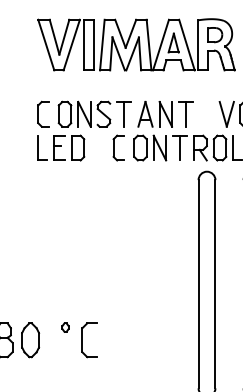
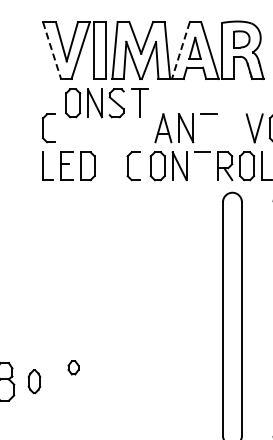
line: (46, 44) -> (52, 50), solid -> dashed
line: (160, 44) -> (180, 50), solid -> dashed
part: (94, 114) -> (106, 103), moved
line: (186, 114) -> (209, 128), removed
line: (180, 148) -> (202, 166), removed
part: (65, 327) -> (73, 367), size x1.4
part: (30, 339) -> (34, 381), size x0.6
part: (83, 339) -> (93, 381), removed

